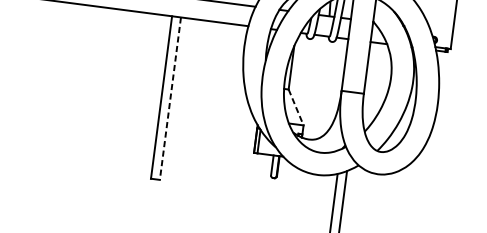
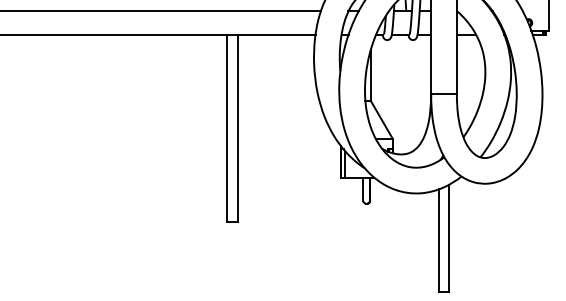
line: (170, 98) -> (237, 128), dashed -> solid
line: (296, 108) -> (382, 120), dashed -> solid

